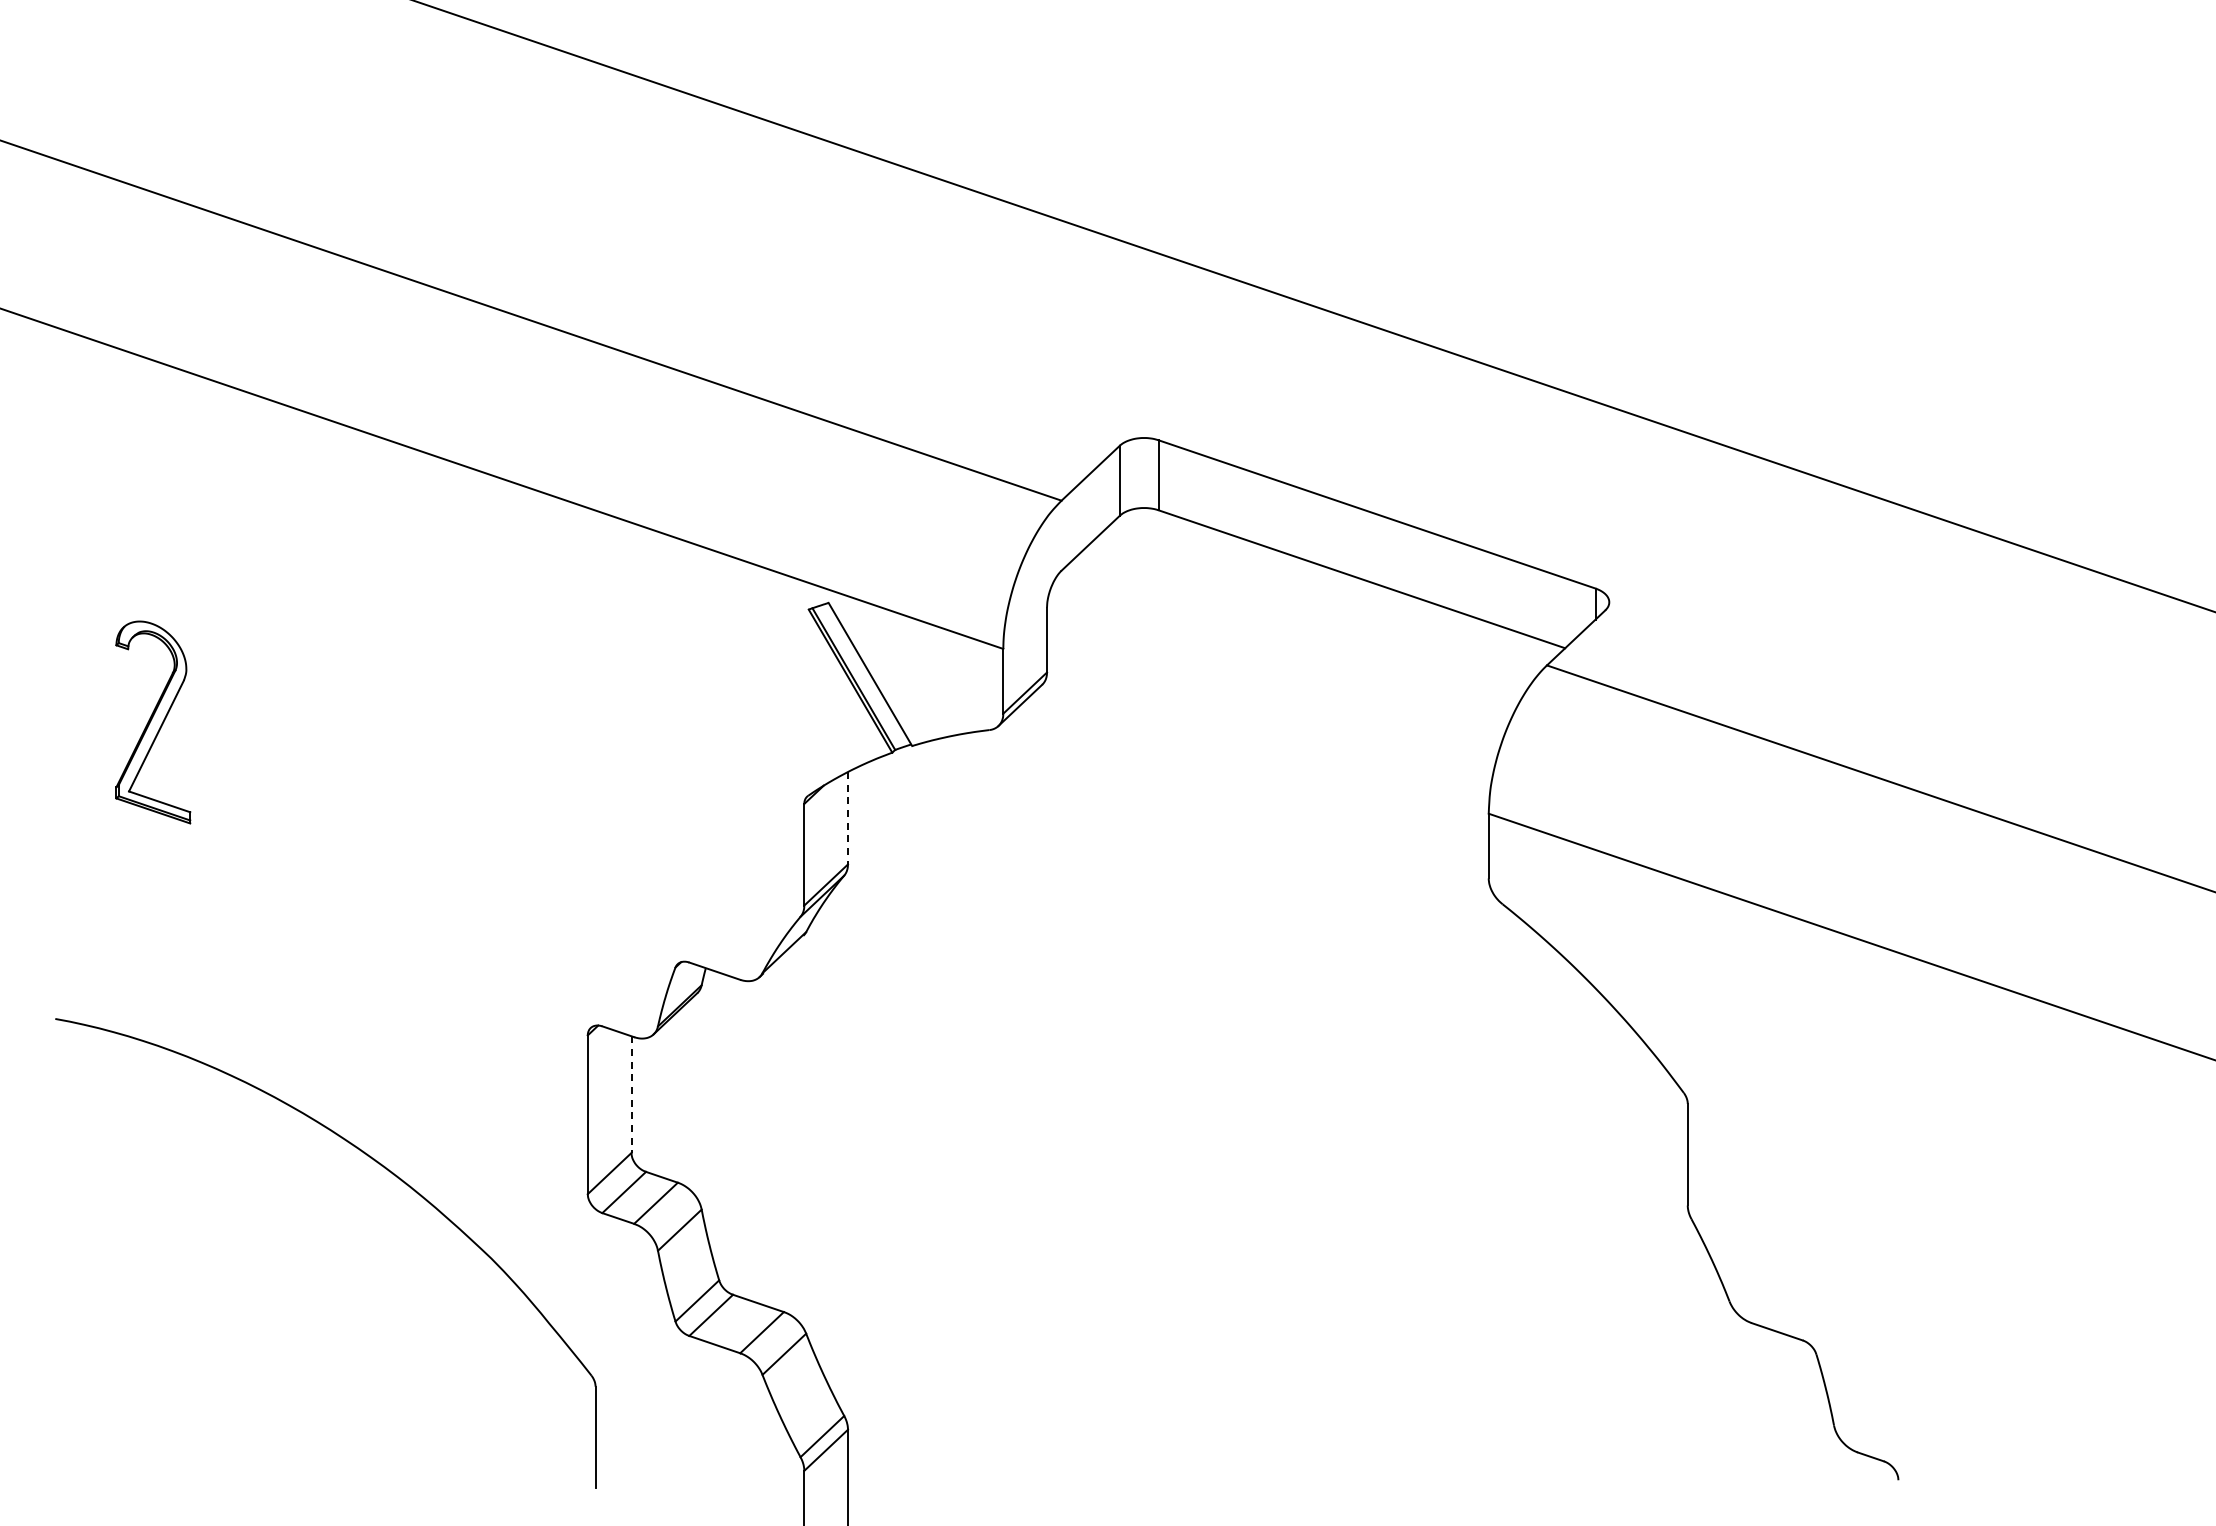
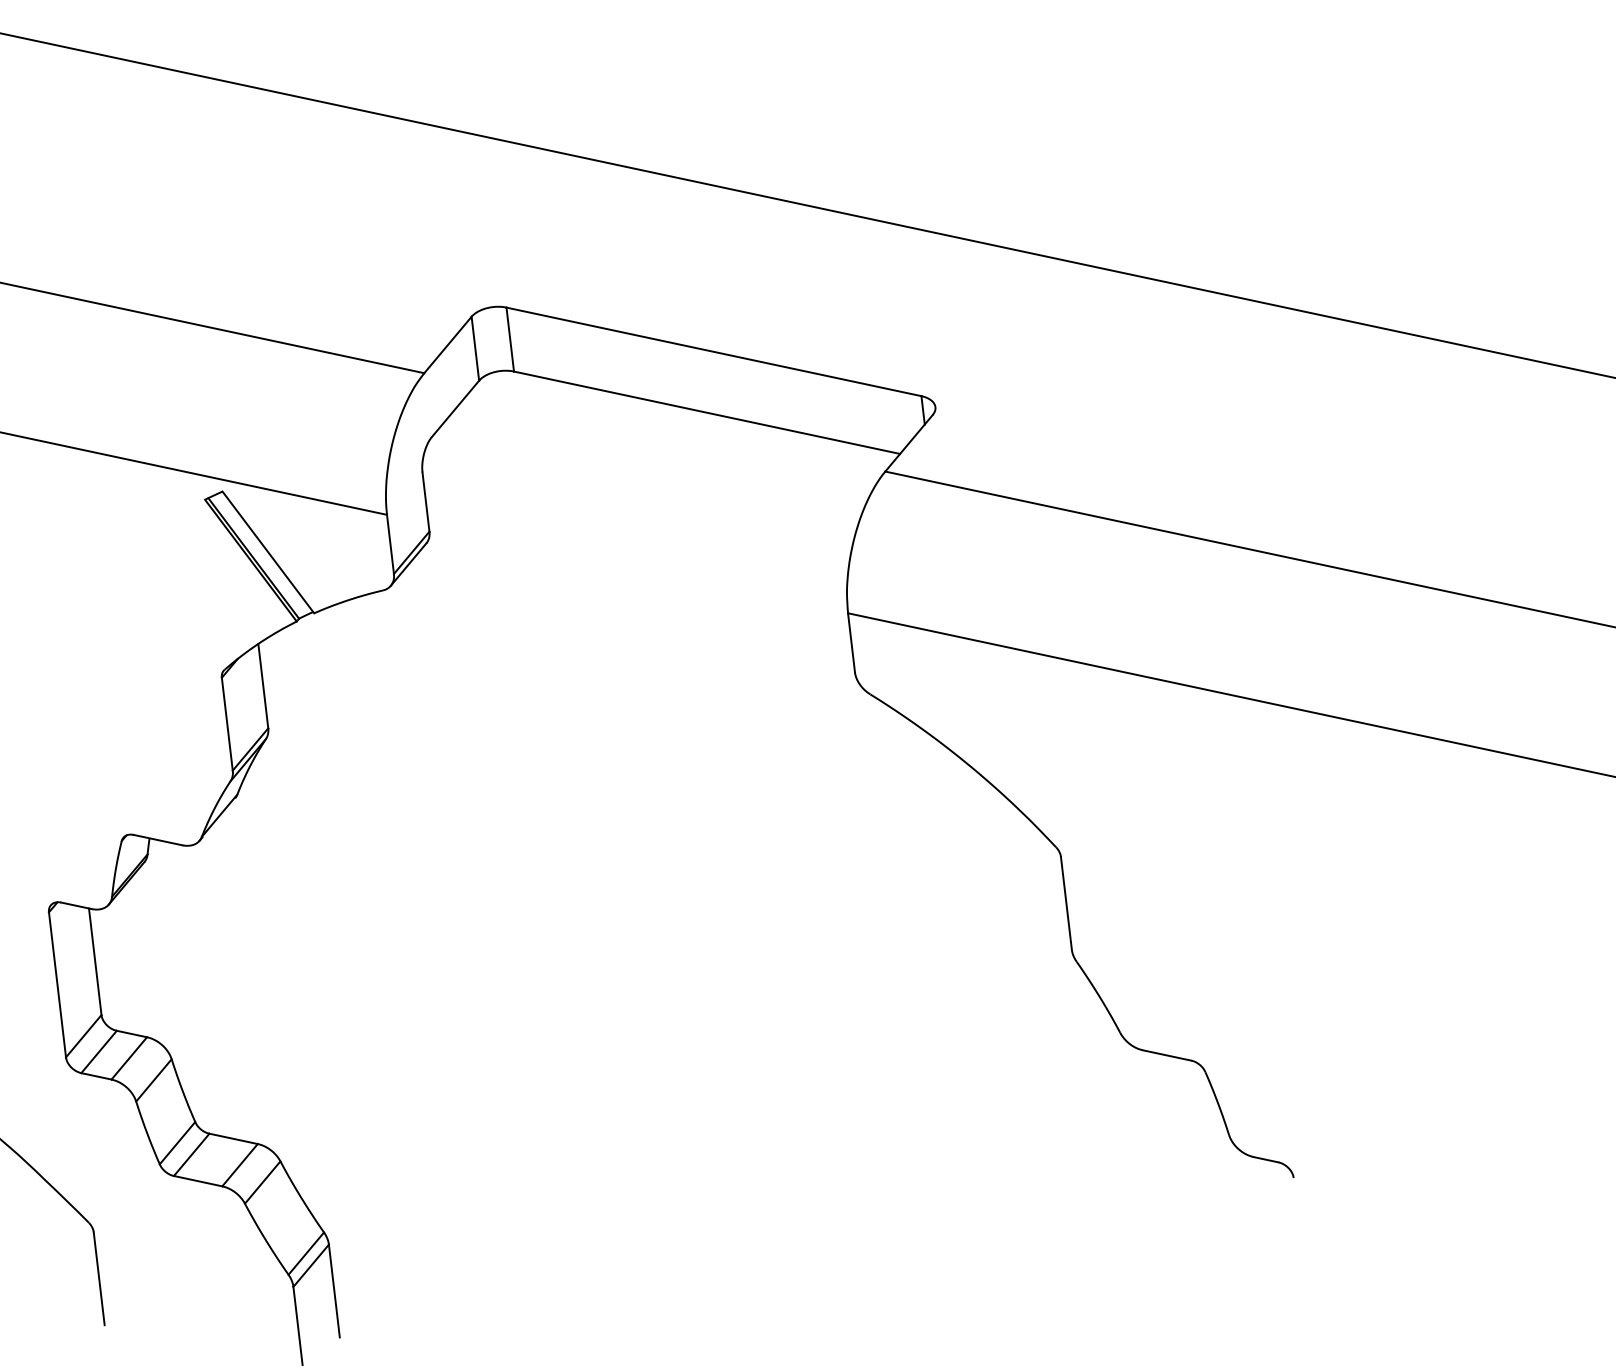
line: (847, 818) -> (262, 686), dashed -> solid
line: (631, 1095) -> (95, 962), dashed -> solid

